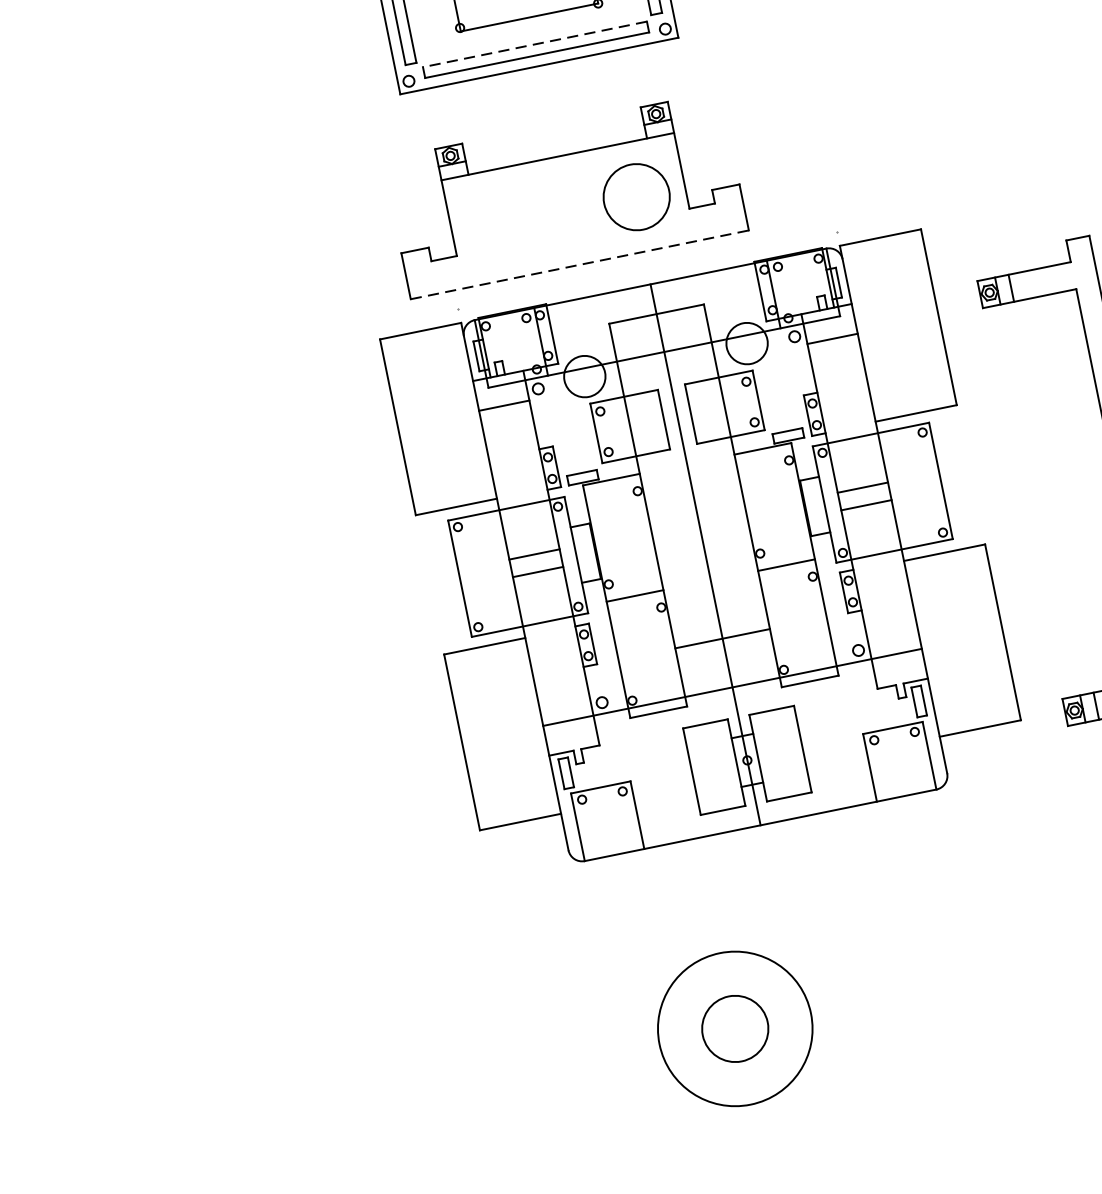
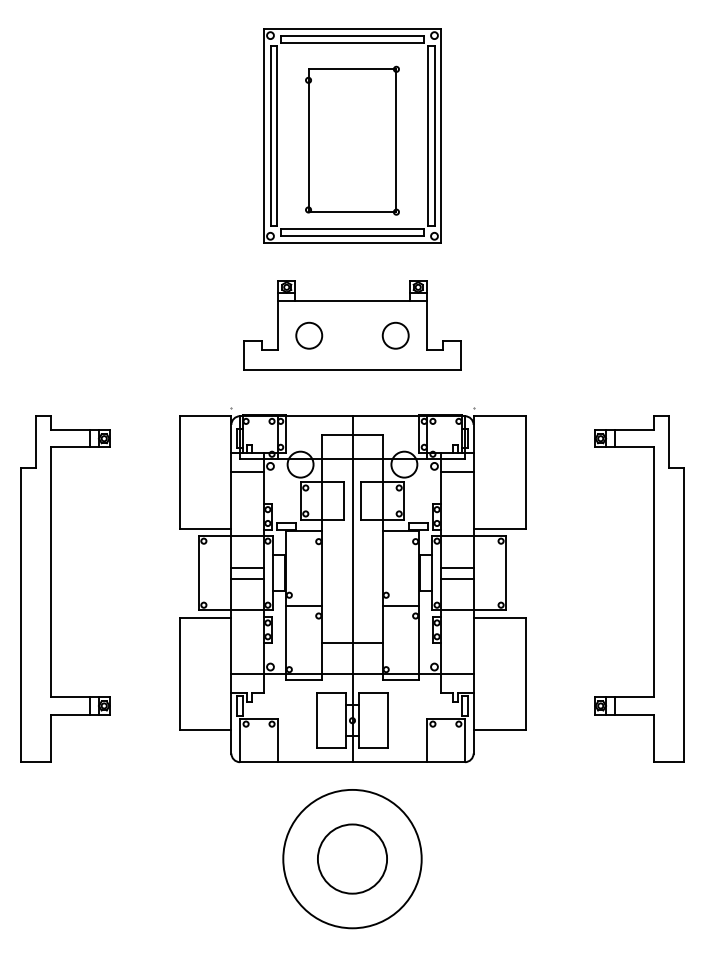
line: (535, 44) -> (352, 229), dashed -> solid
circle: (635, 196) -> (395, 335), size x0.62
circle: (501, 223) -> (309, 335), added
line: (579, 265) -> (352, 370), dashed -> solid
part: (704, 549) -> (352, 585), moved
part: (178, 701) -> (51, 588), added
circle: (735, 1028) -> (352, 858), size x1.43
circle: (735, 1028) -> (352, 858), size x1.67

